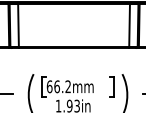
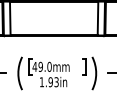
text: (58, 86) -> (41, 66), 66.2mm -> 49.0mm

